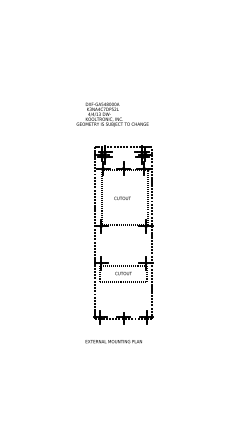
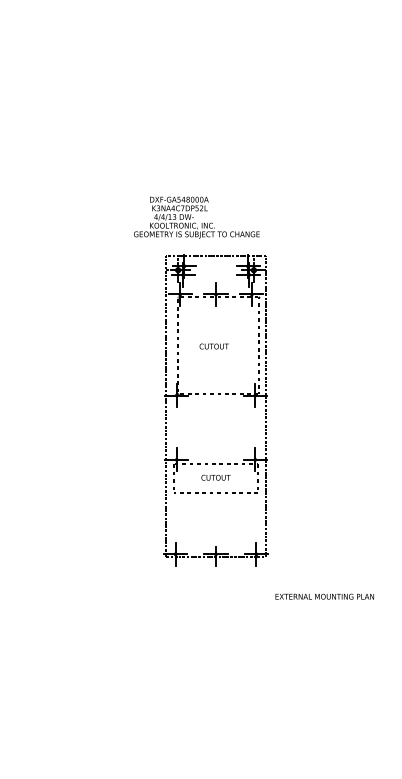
text: (112, 114) -> (196, 217), moved
text: (113, 341) -> (324, 596), moved

